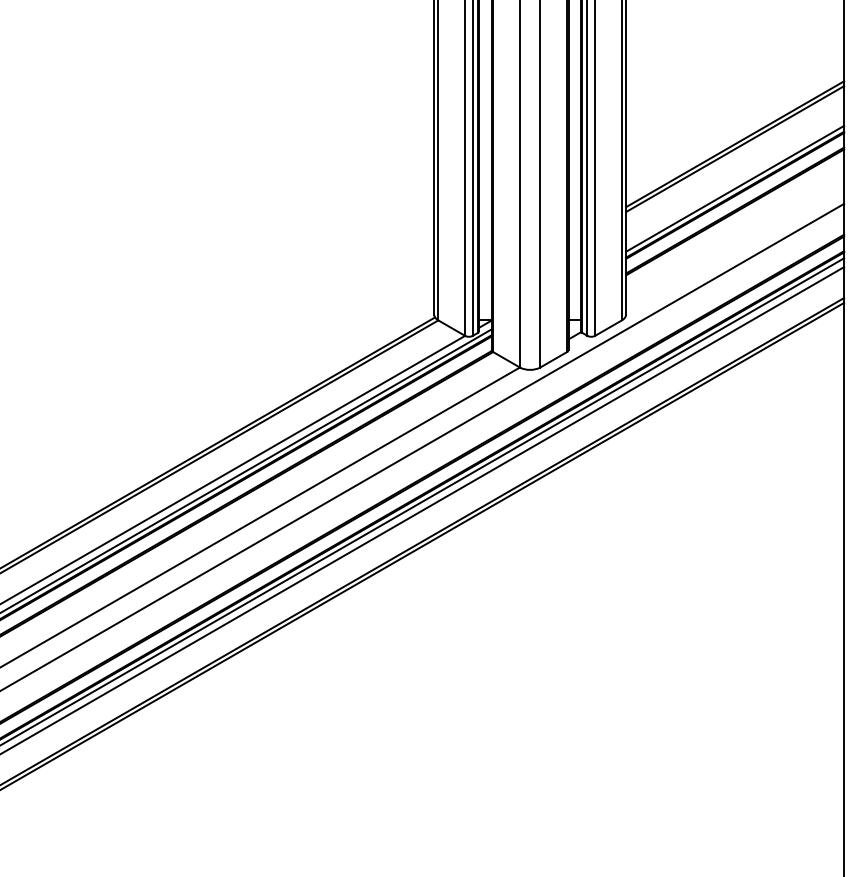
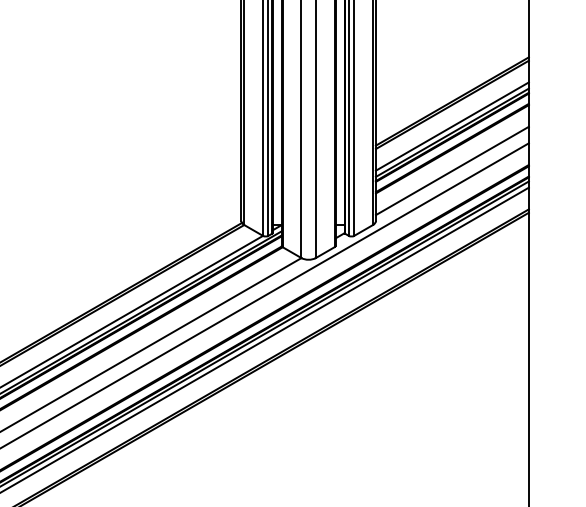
line: (735, 179) -> (452, 126), added
line: (735, 243) -> (452, 171), added

